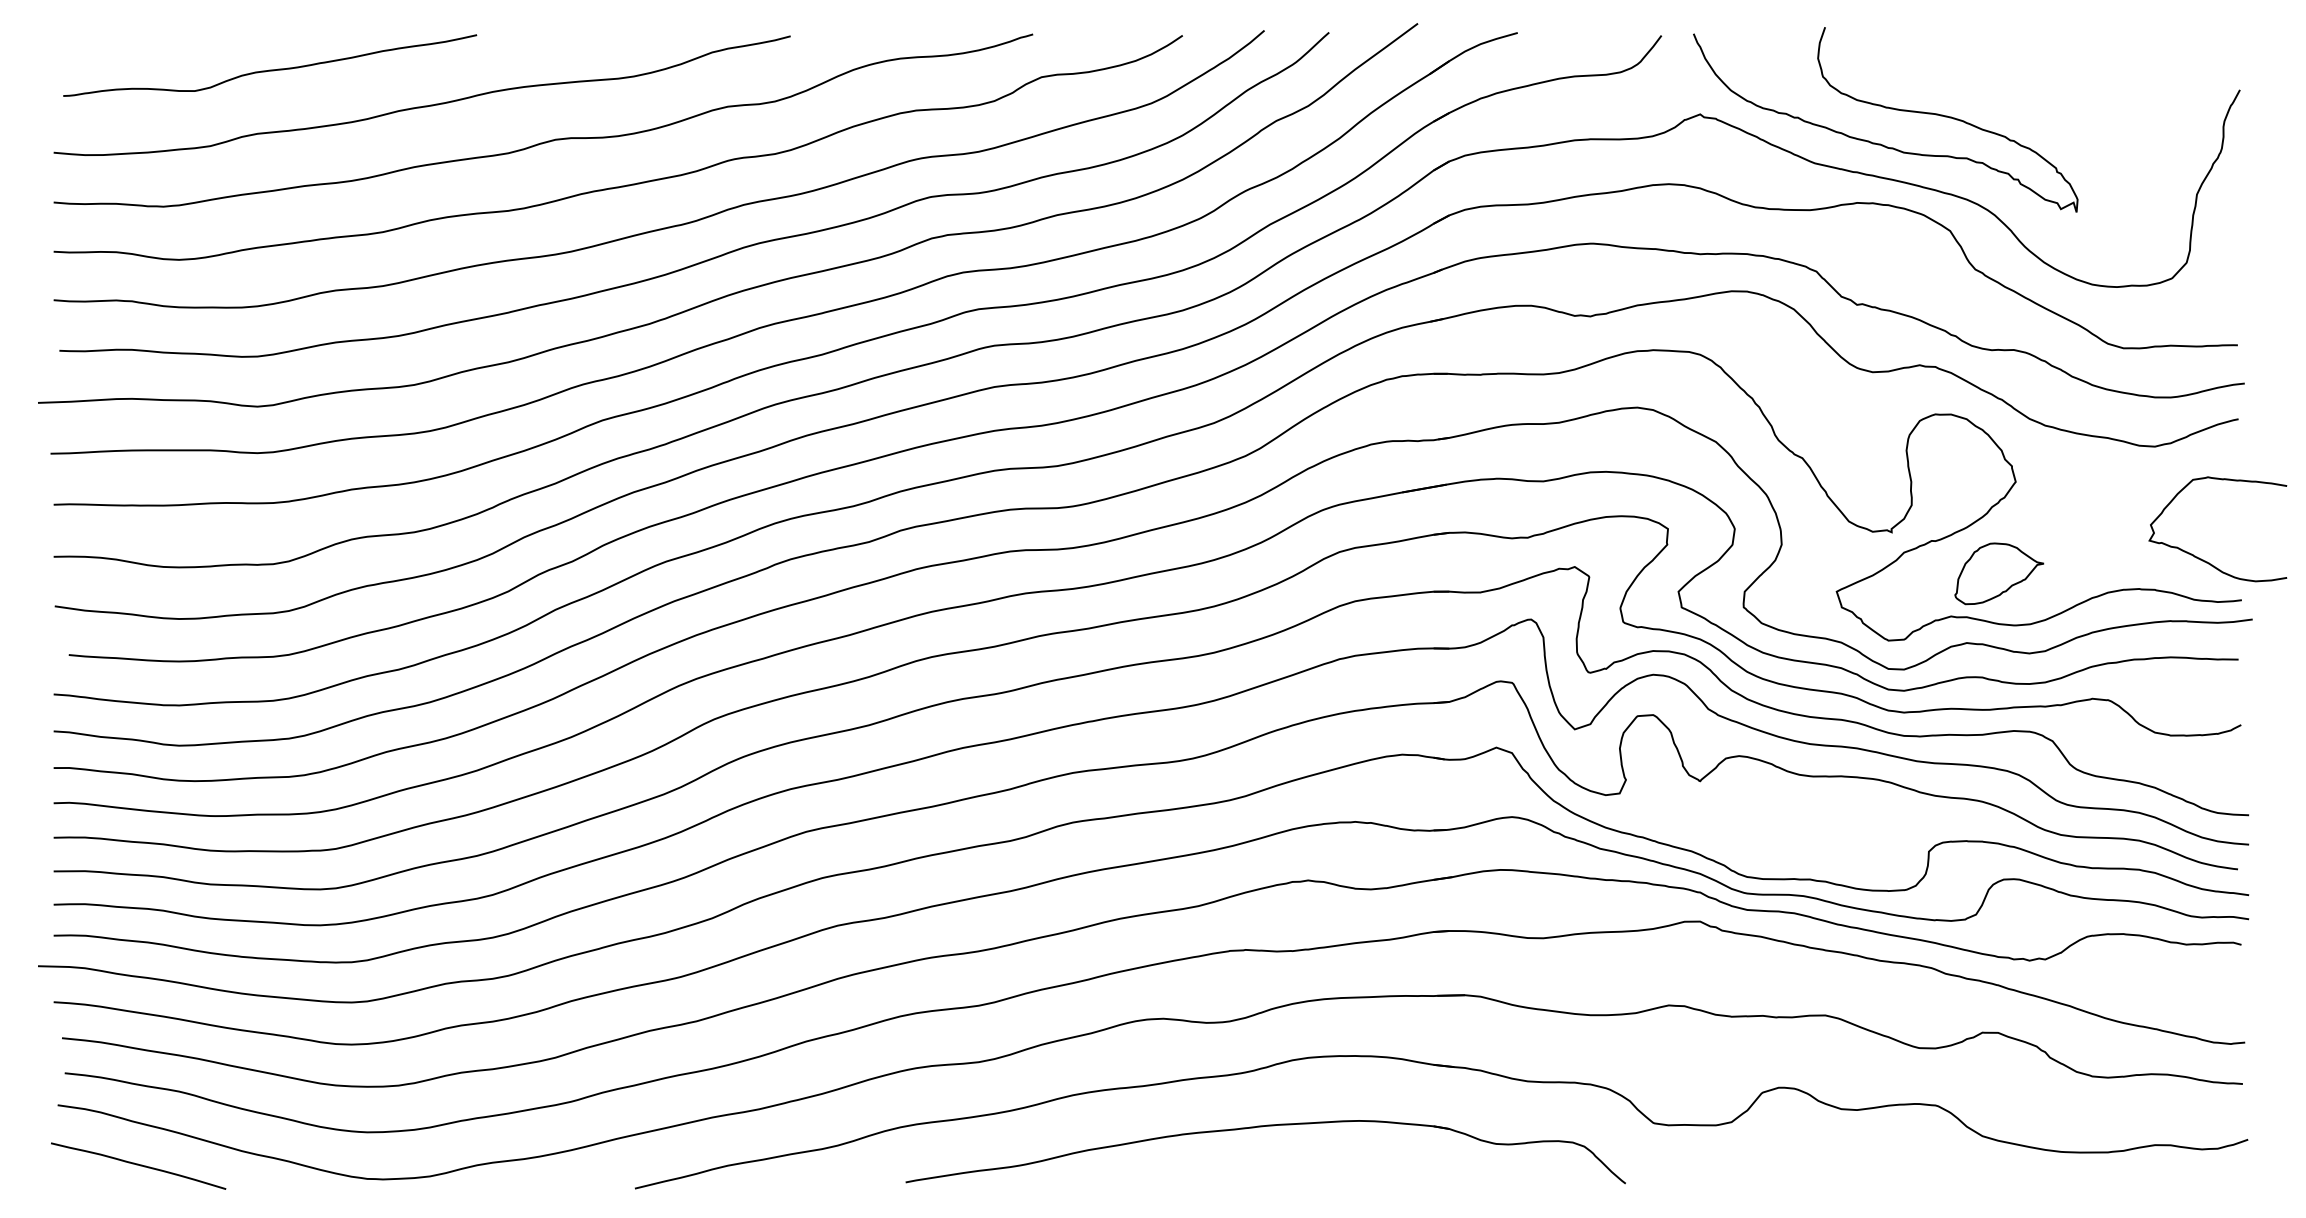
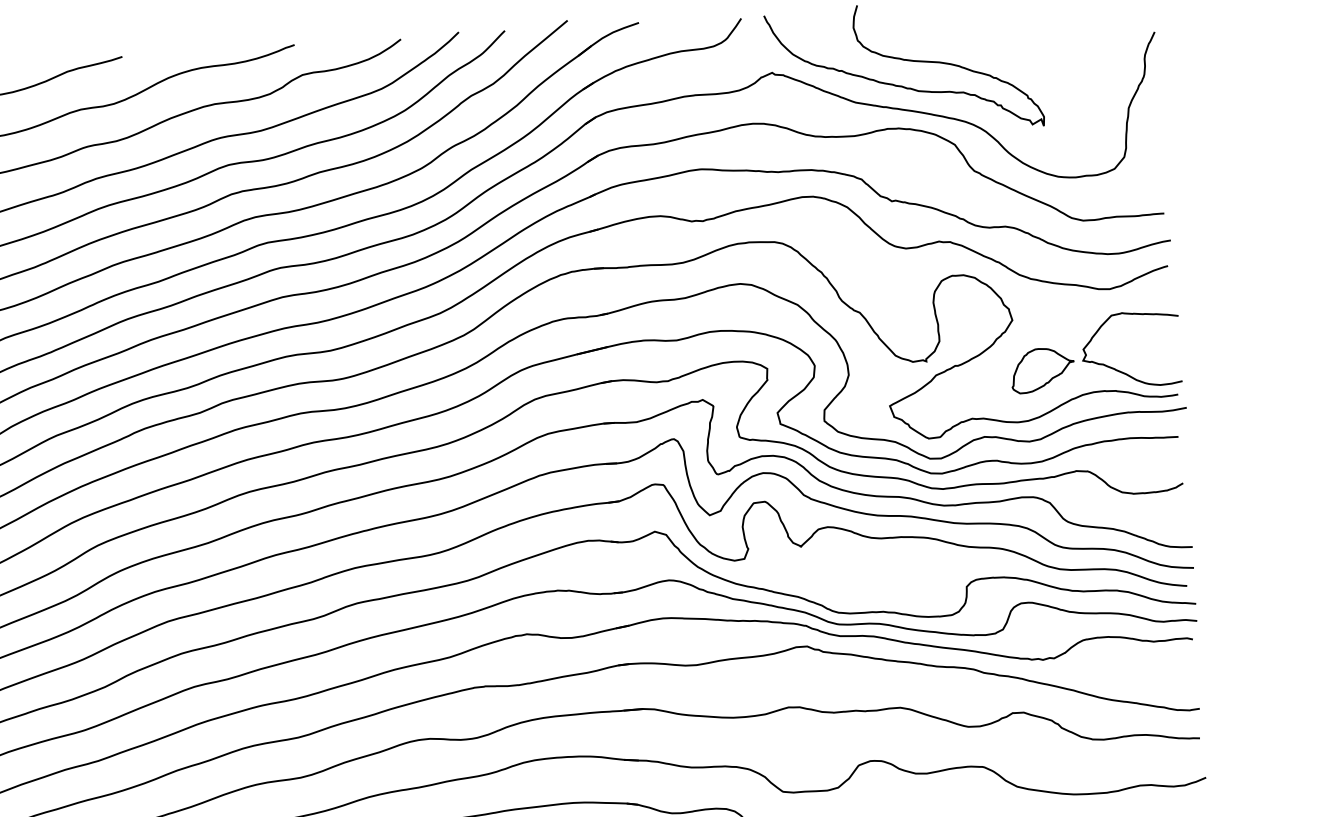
curve: (2203, 559) -> (1122, 371), moved
part: (1999, 573) -> (1043, 370), moved

